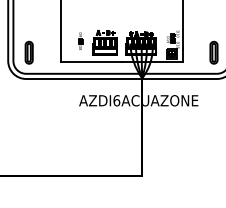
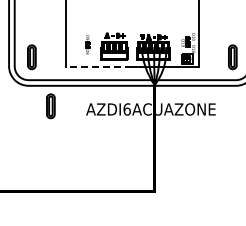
line: (90, 62) -> (98, 67), solid -> dashed
part: (46, 98) -> (50, 106), added

